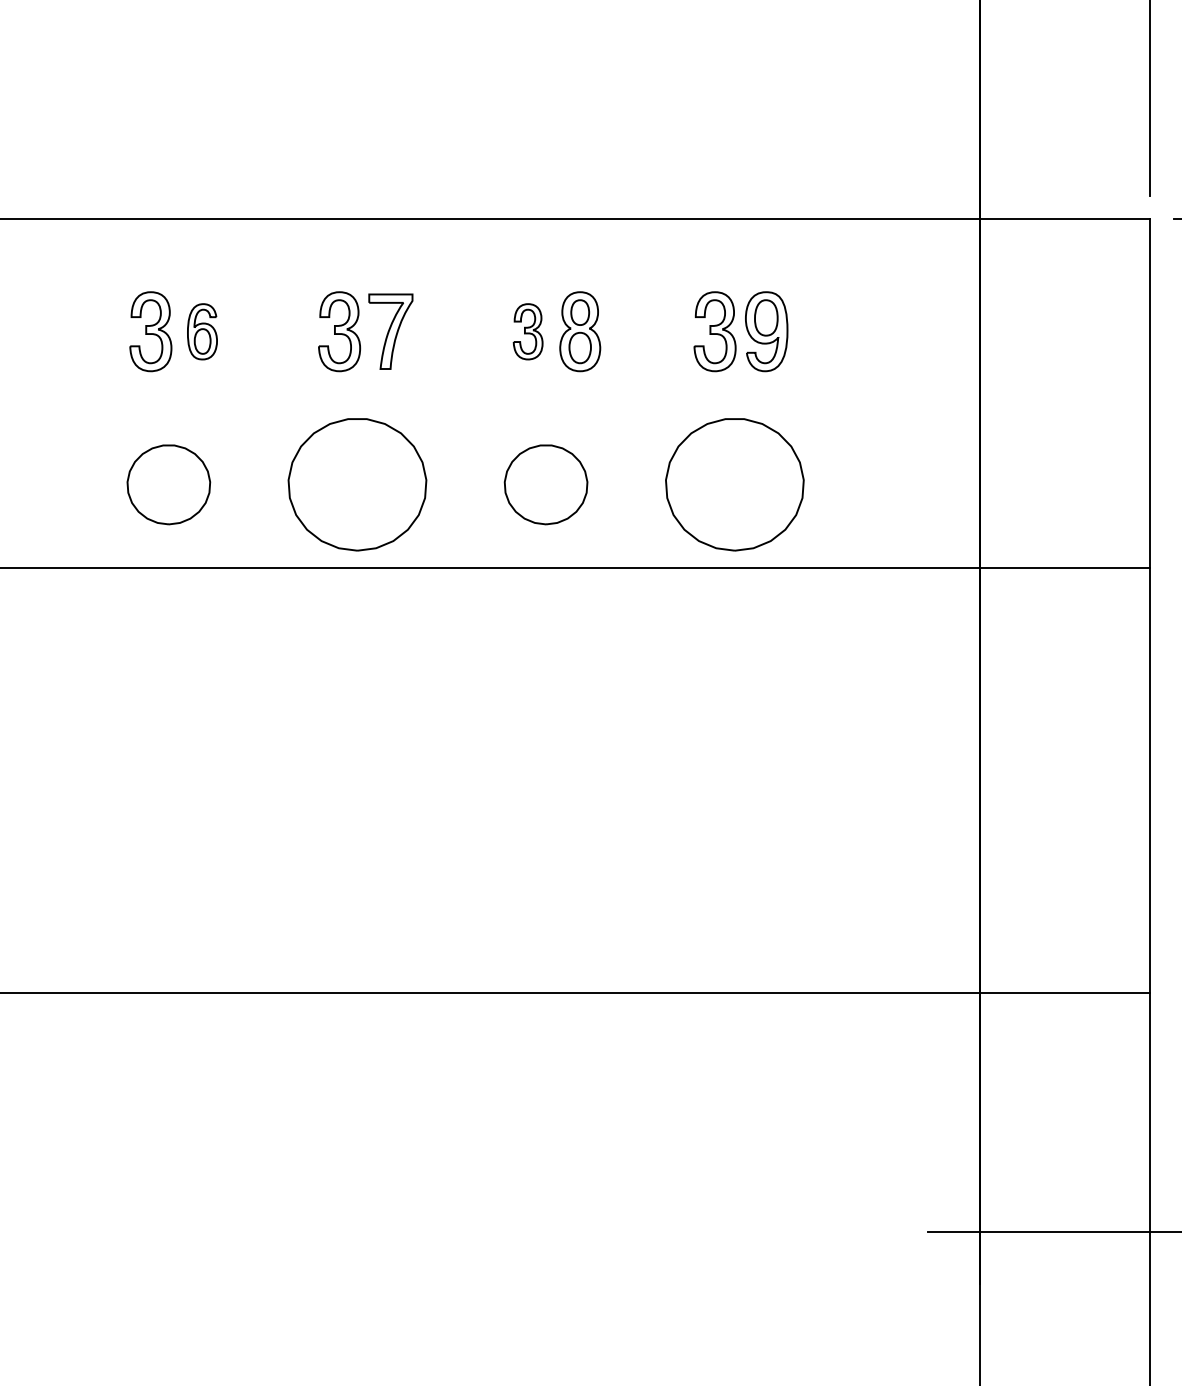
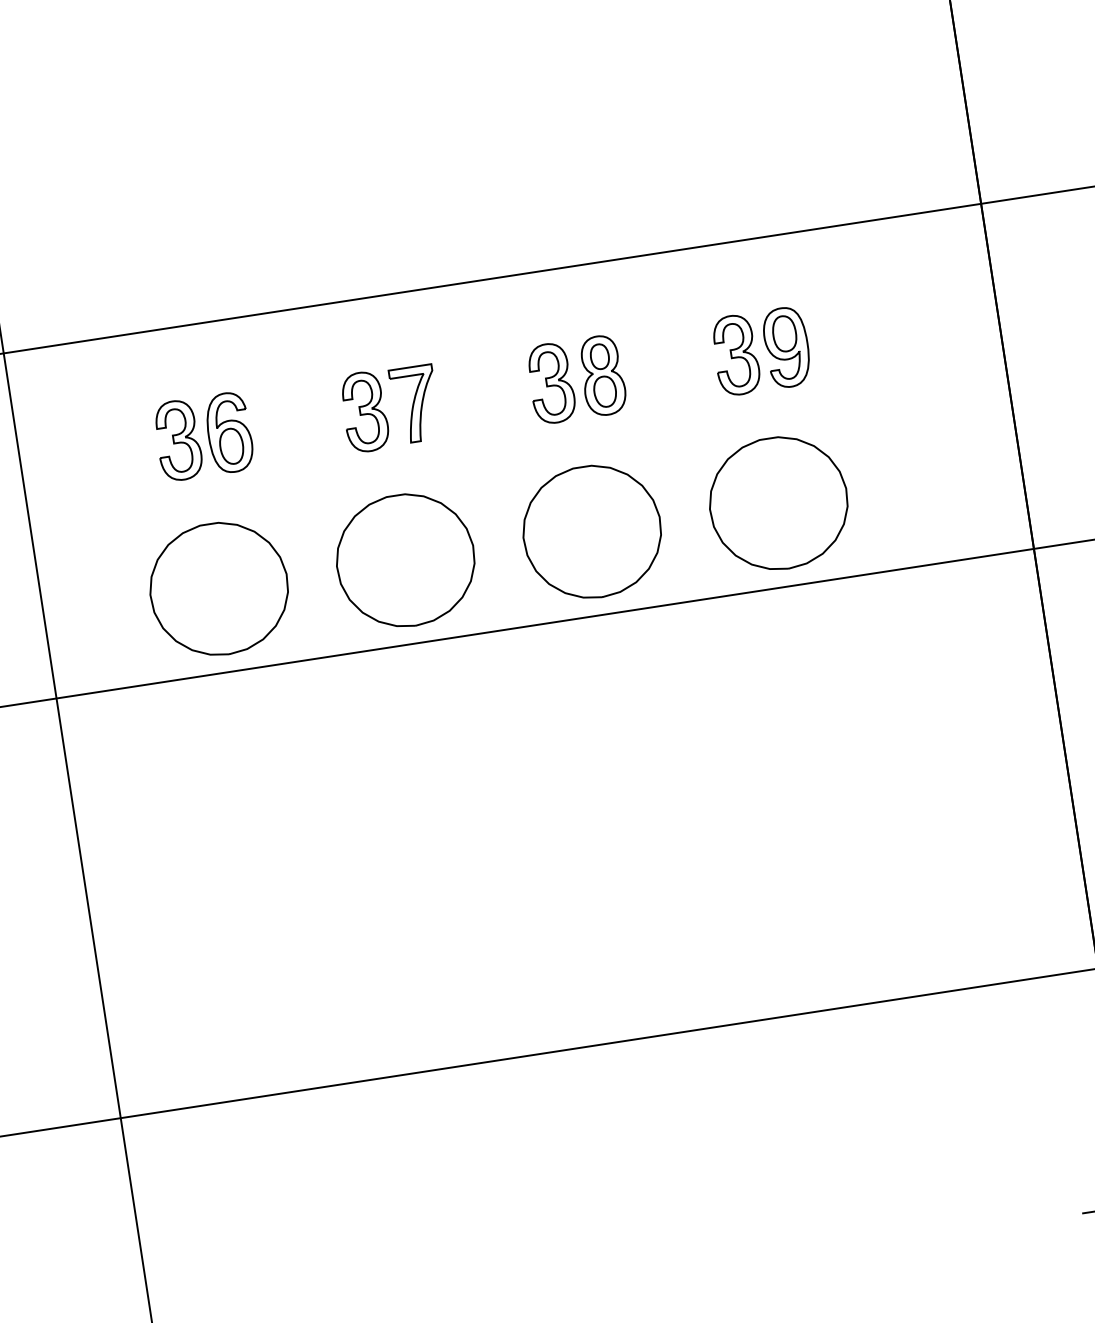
part: (202, 331) -> (229, 432), size x1.43
part: (527, 331) -> (550, 383), size x1.43
part: (168, 484) -> (218, 588), size x1.67
part: (545, 484) -> (591, 531), size x1.67

